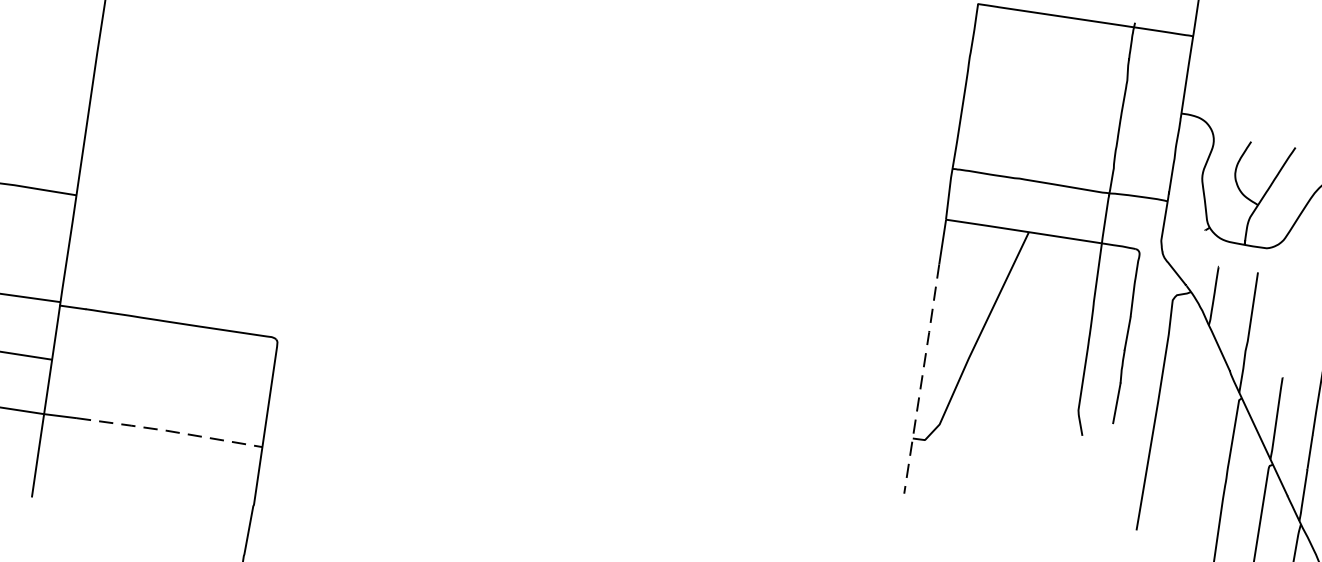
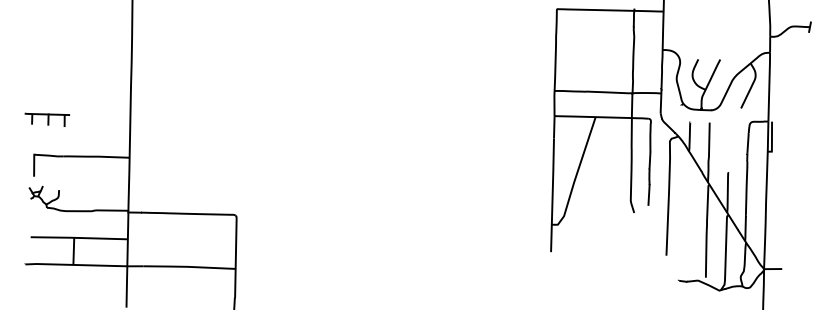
line: (921, 379) -> (552, 195), dashed -> solid
line: (169, 430) -> (189, 266), dashed -> solid

